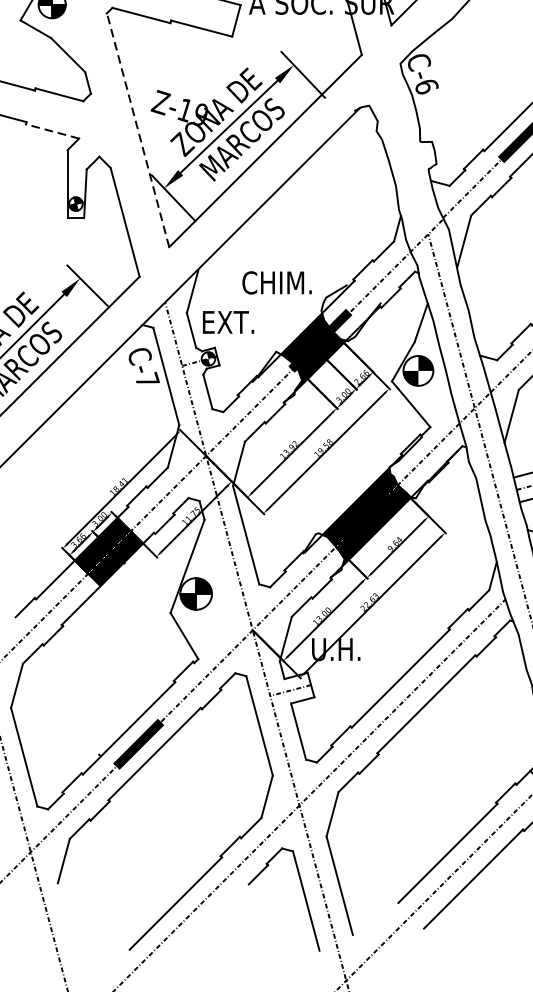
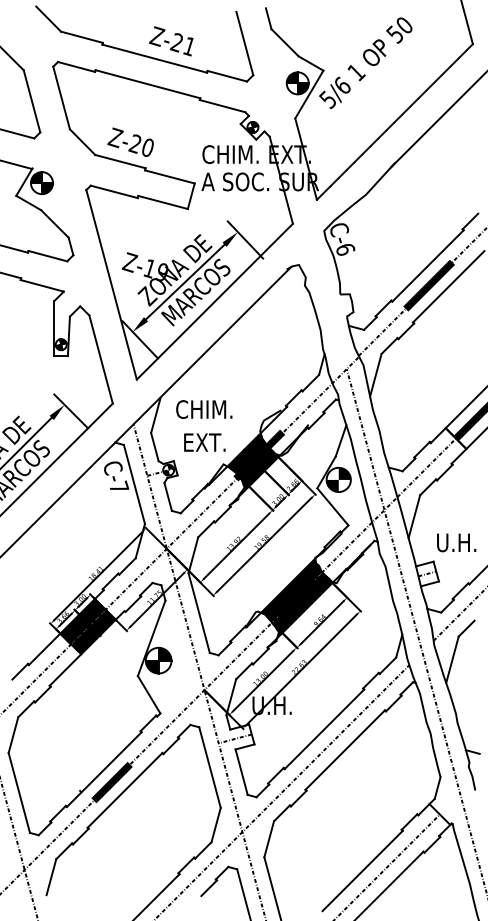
line: (137, 129) -> (111, 284), dashed -> solid
line: (51, 131) -> (41, 285), dashed -> solid
text: (277, 282) -> (204, 409), moved
text: (228, 322) -> (204, 442), moved

